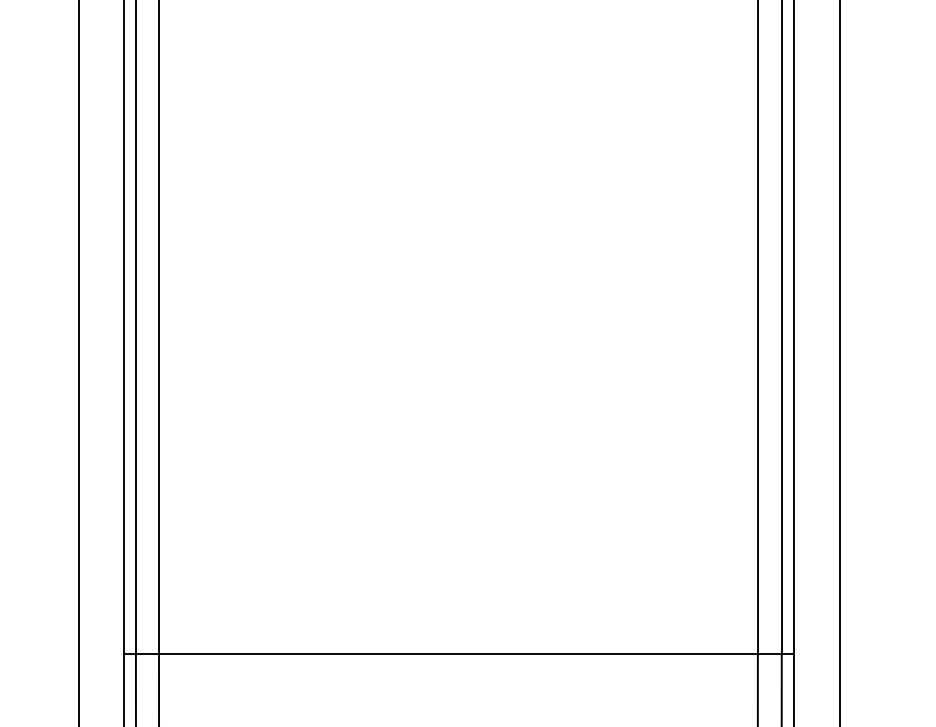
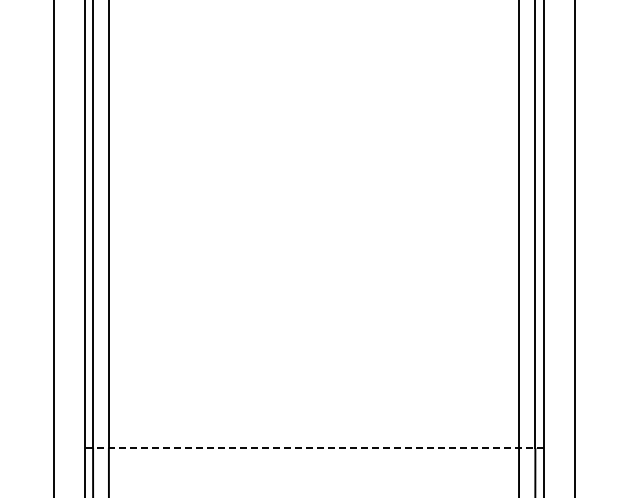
line: (459, 654) -> (314, 448), solid -> dashed

